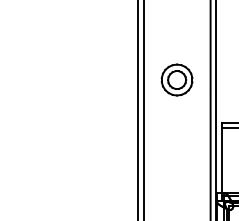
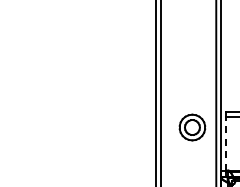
part: (177, 79) -> (192, 127), moved
line: (221, 160) -> (225, 143), solid -> dashed

